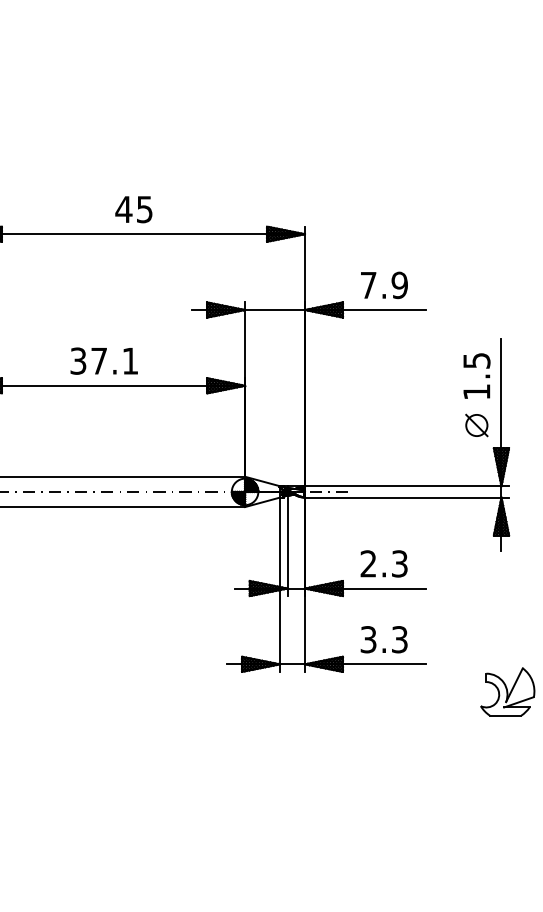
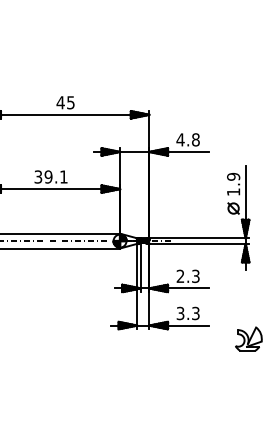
text: (382, 284) -> (187, 139), 7.9 -> 4.8
text: (99, 360) -> (48, 176), 37.1 -> 39.1
text: (476, 360) -> (233, 176), 1.5 -> 1.9

